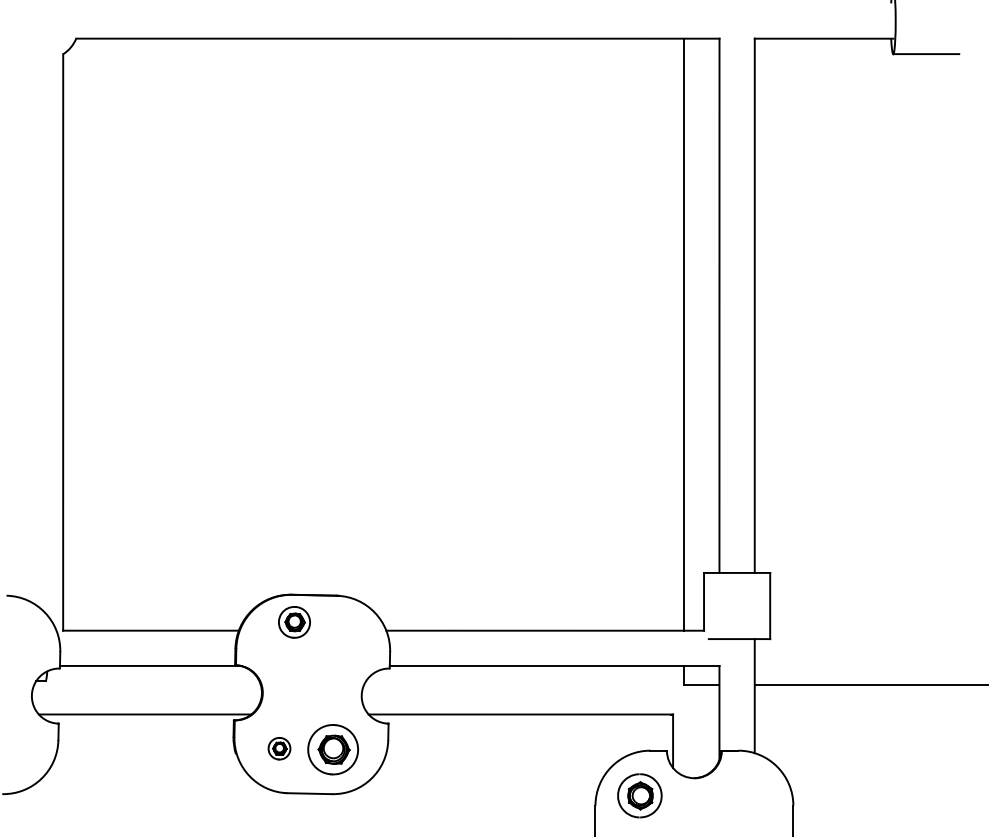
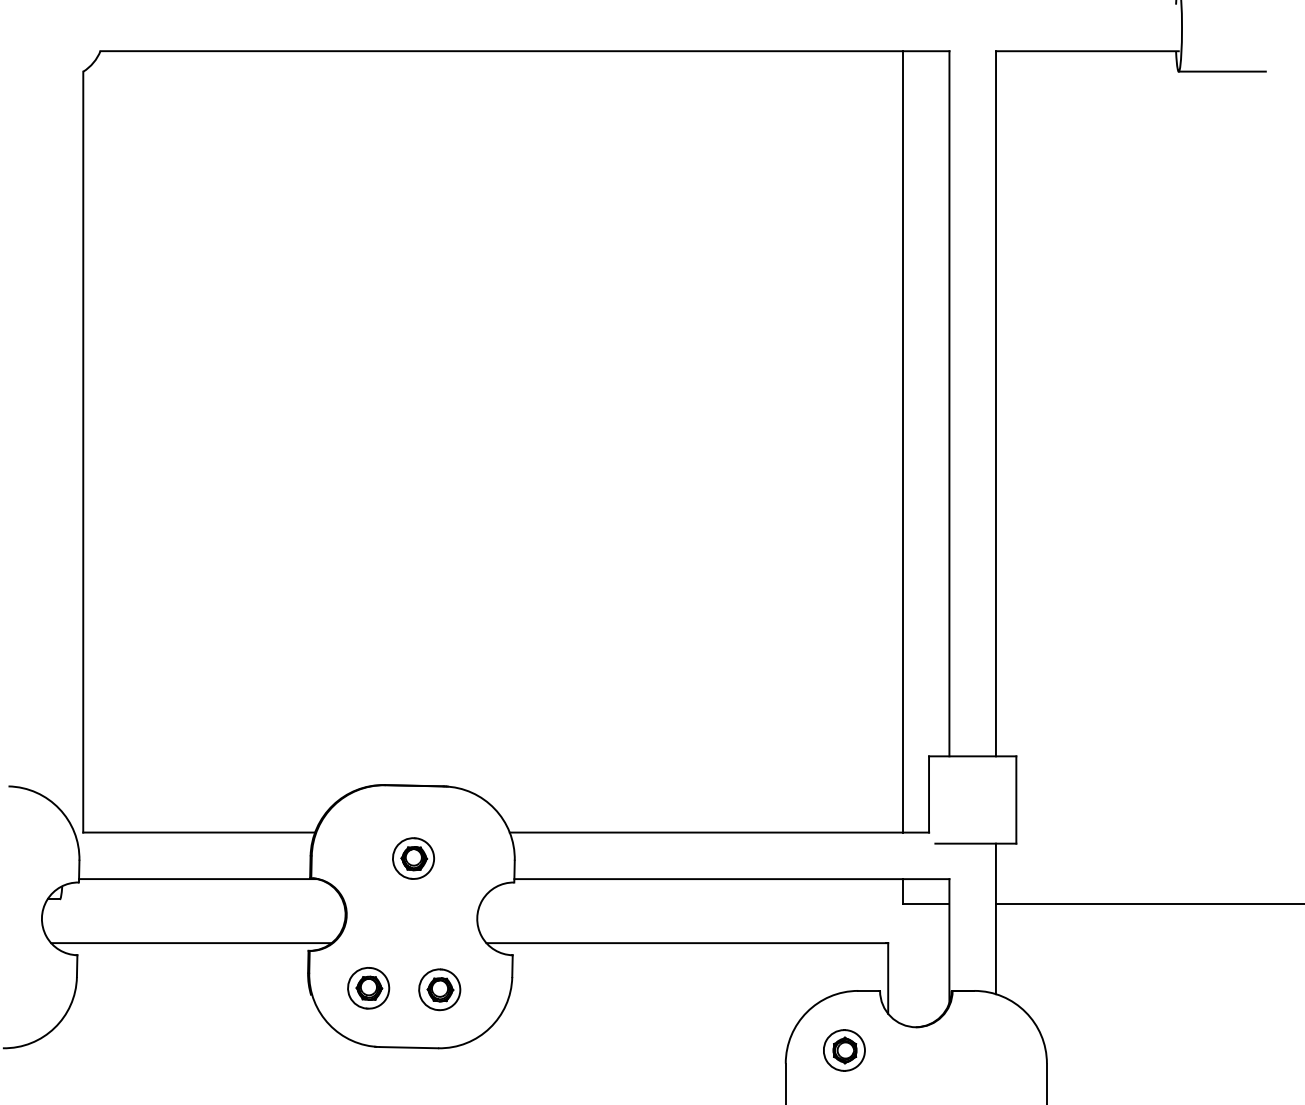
part: (294, 622) -> (413, 858), moved
part: (279, 748) -> (368, 988), size x1.43
part: (333, 749) -> (439, 989), size x0.62
part: (639, 795) -> (844, 1050), size x0.71

